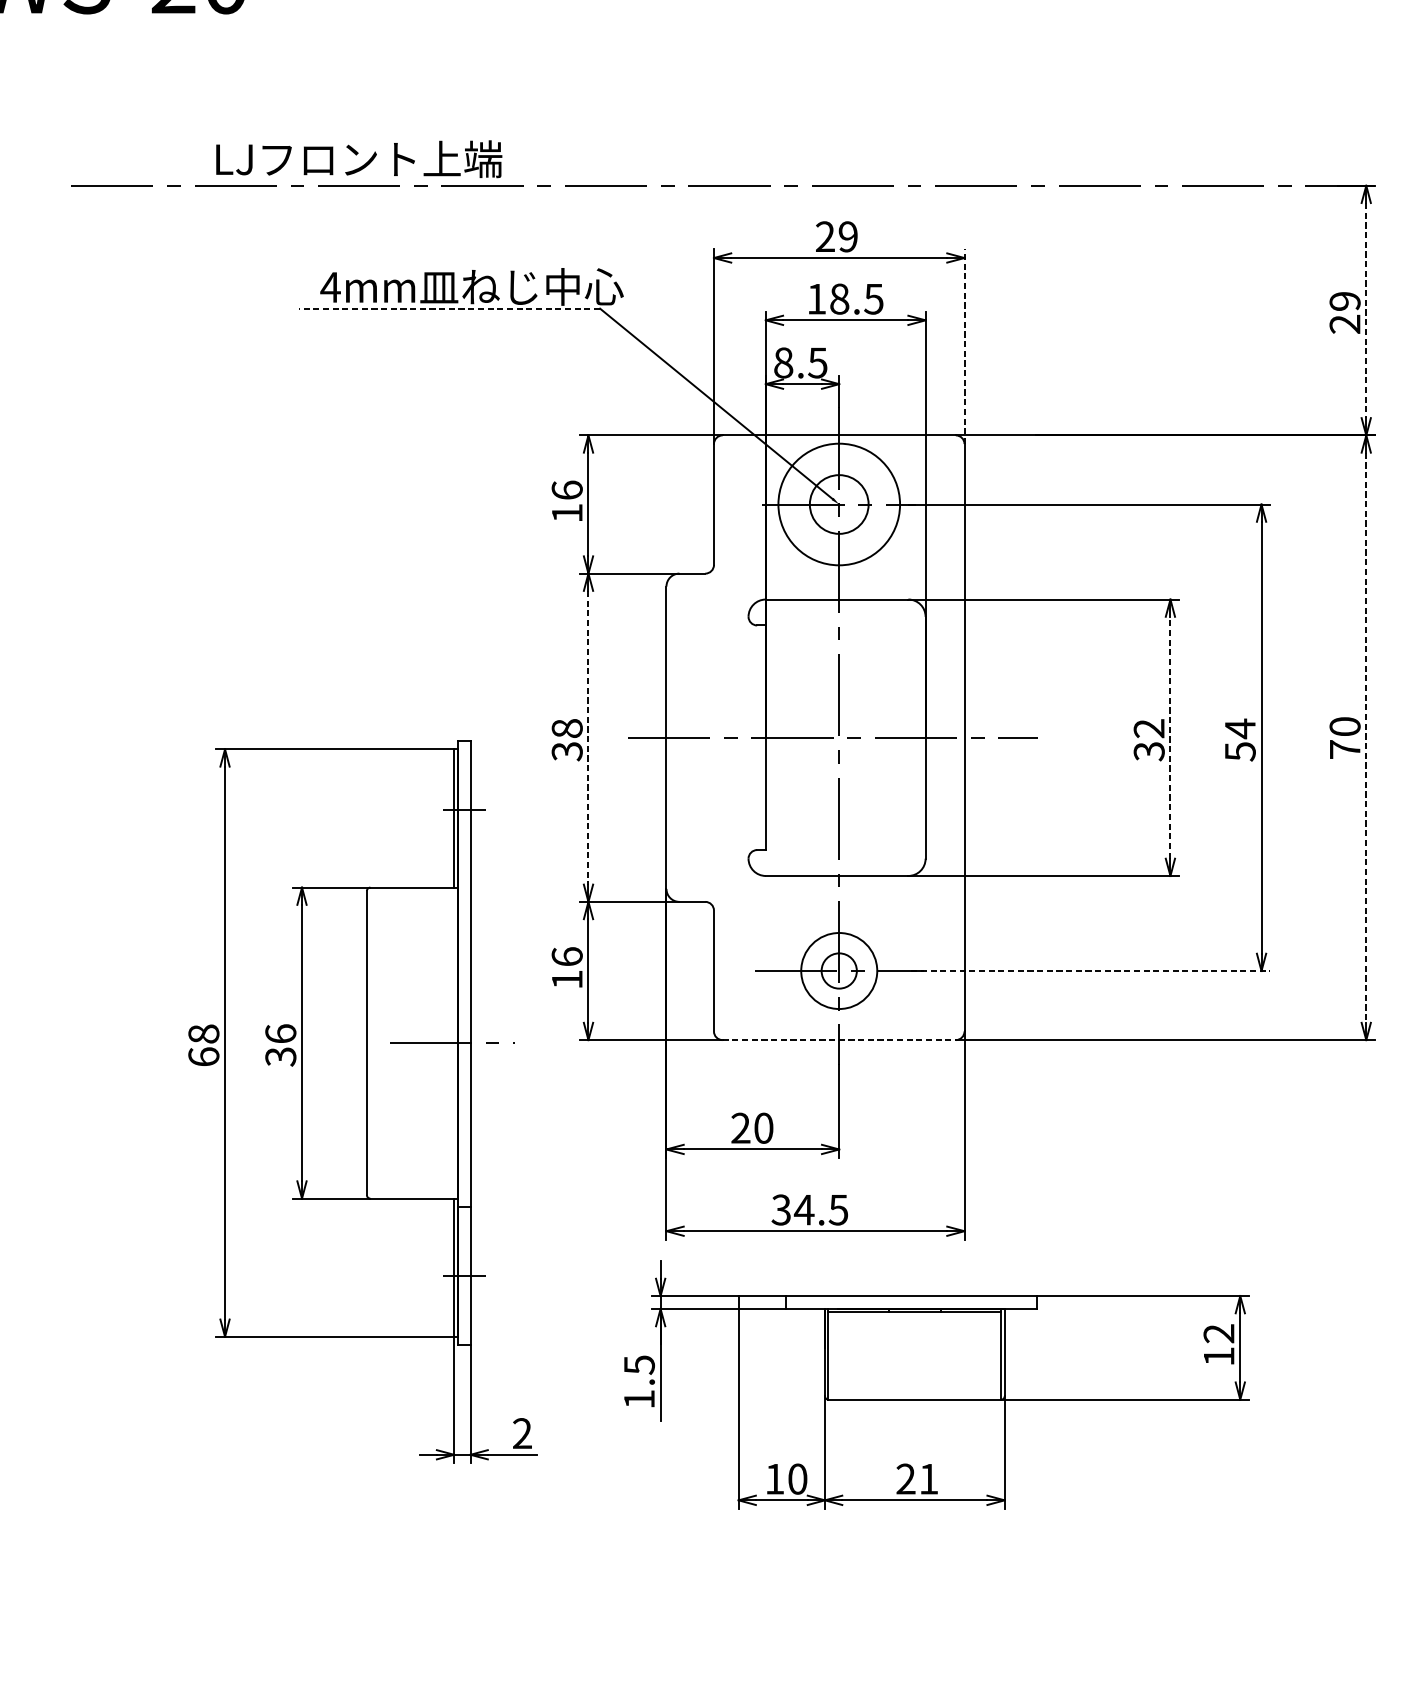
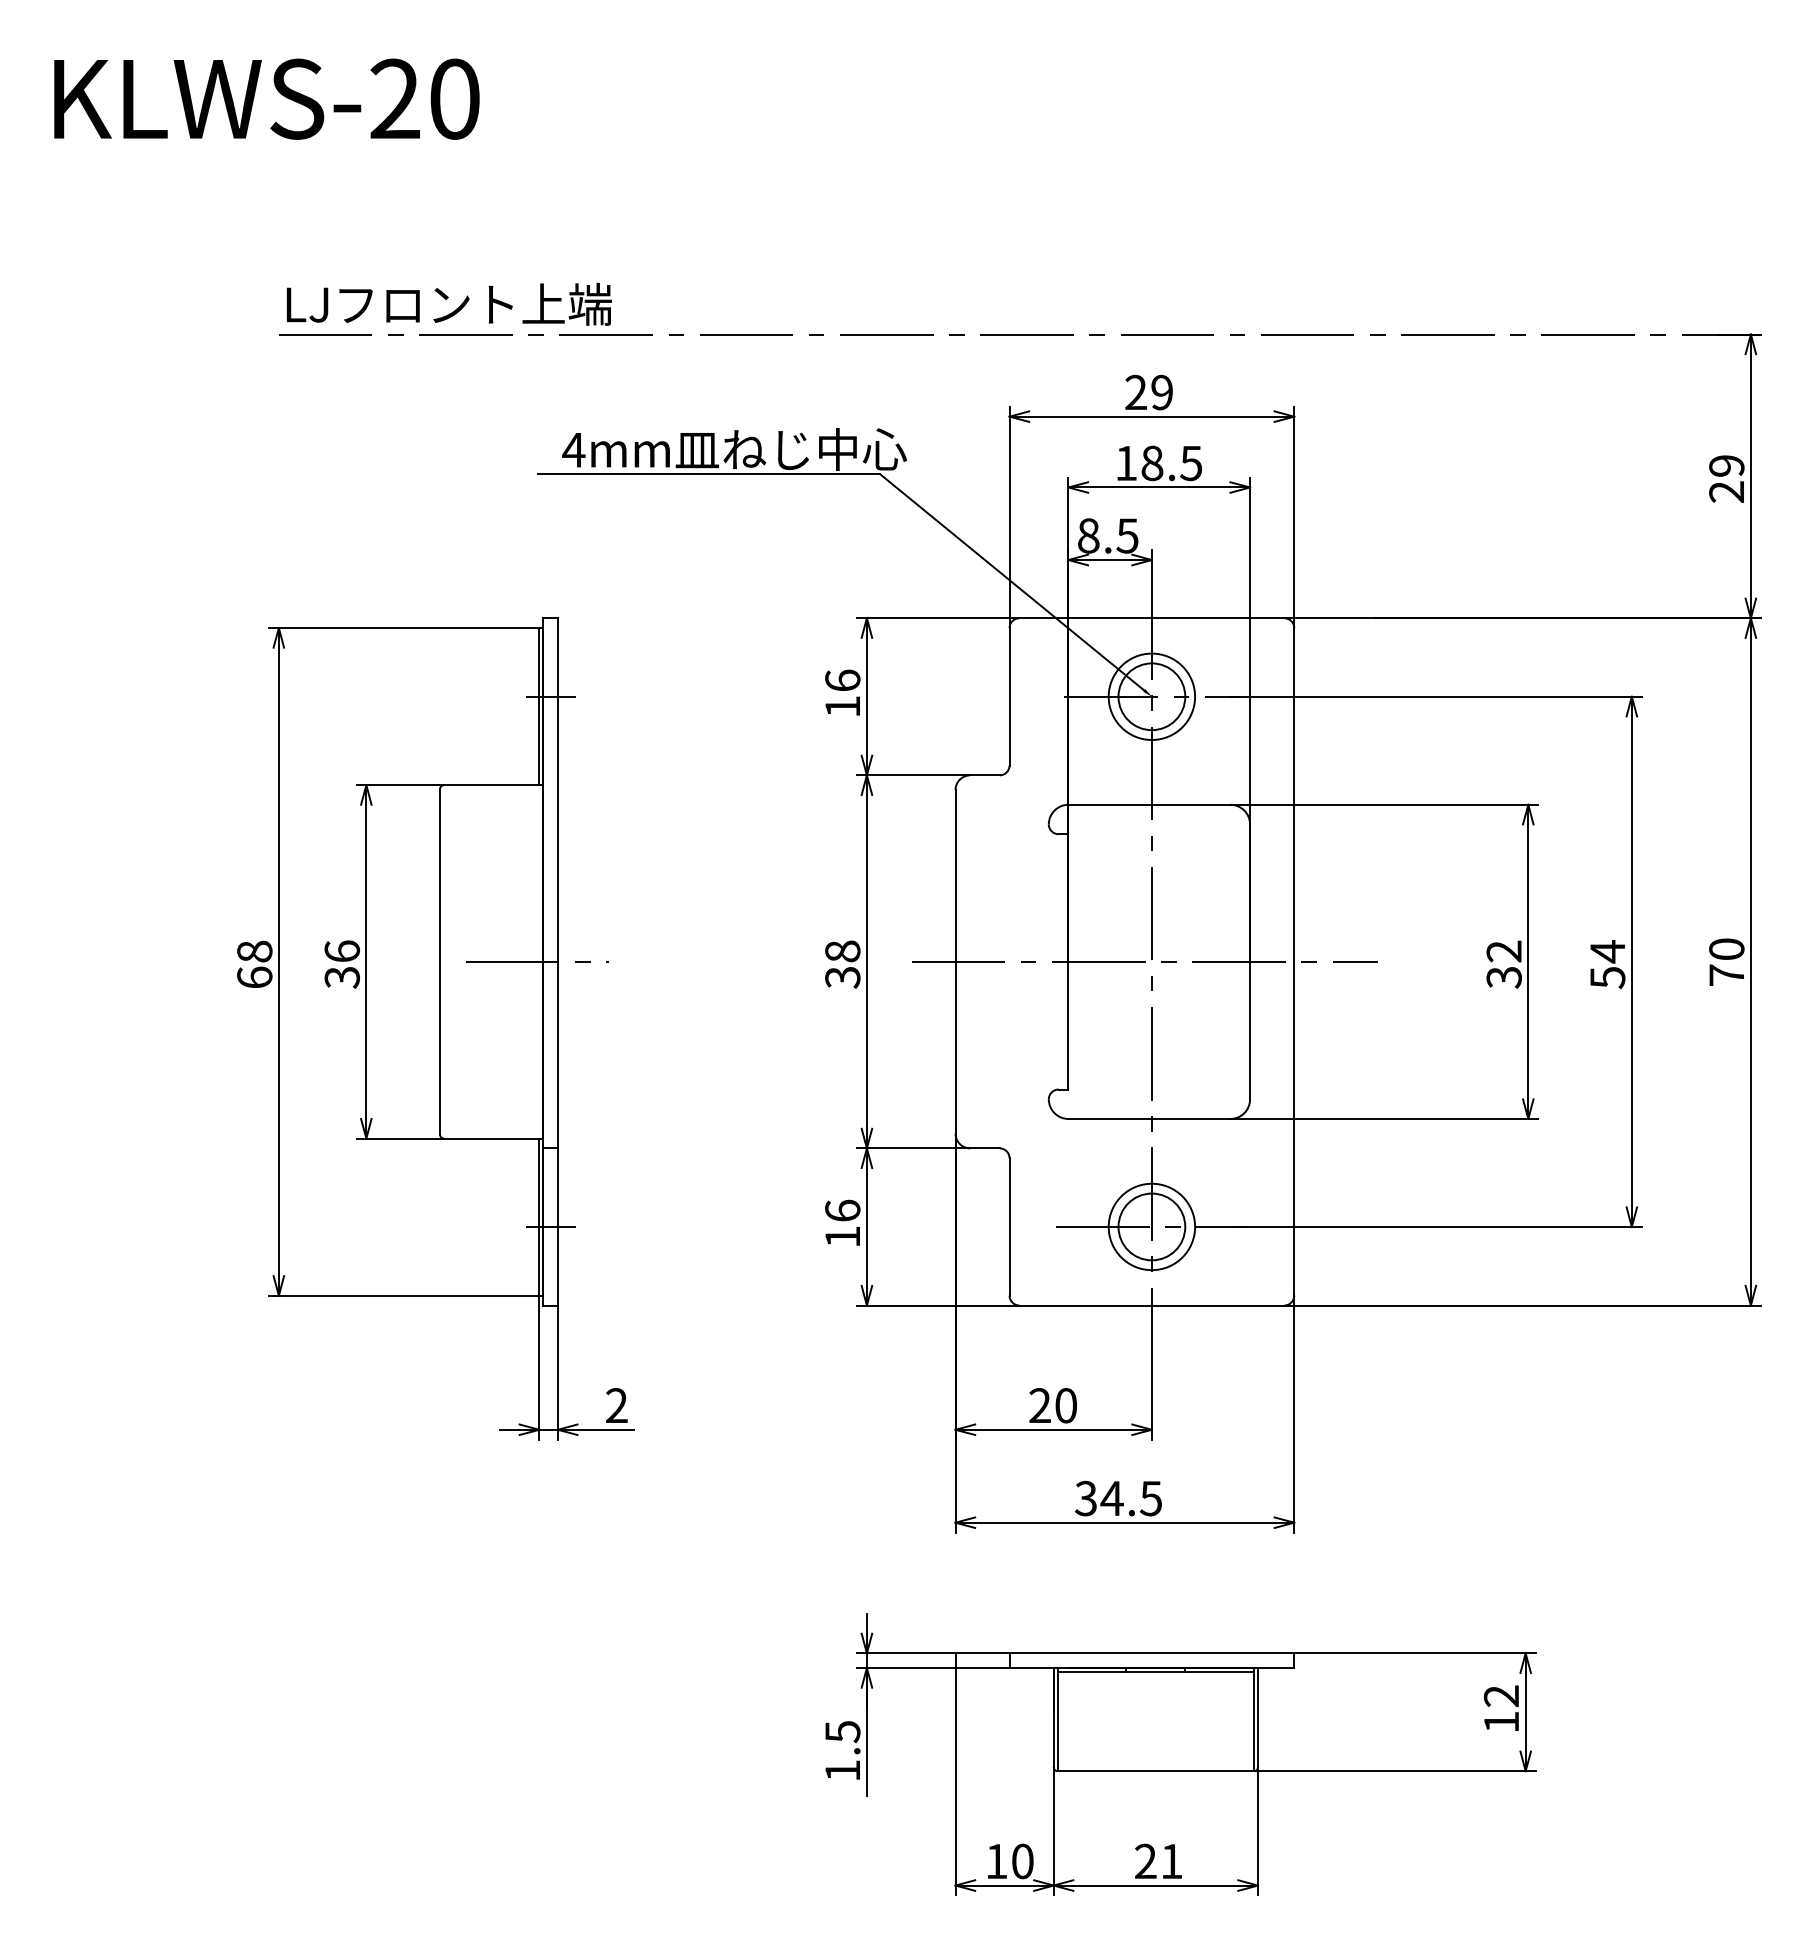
text: (358, 158) -> (448, 303), moved
line: (449, 308) -> (709, 474), dashed -> solid
line: (1365, 310) -> (1750, 476), dashed -> solid
line: (964, 346) -> (1294, 517), dashed -> solid
circle: (838, 504) -> (1151, 696), size x0.62
line: (588, 737) -> (866, 961), dashed -> solid
line: (1170, 737) -> (1528, 961), dashed -> solid
line: (1365, 737) -> (1750, 961), dashed -> solid
circle: (838, 970) -> (1151, 1226), size x1.67
line: (1090, 970) -> (1437, 1226), dashed -> solid
line: (838, 1040) -> (1151, 1305), dashed -> solid
part: (362, 1101) -> (435, 1028), moved
part: (936, 1385) -> (1180, 1754), moved

